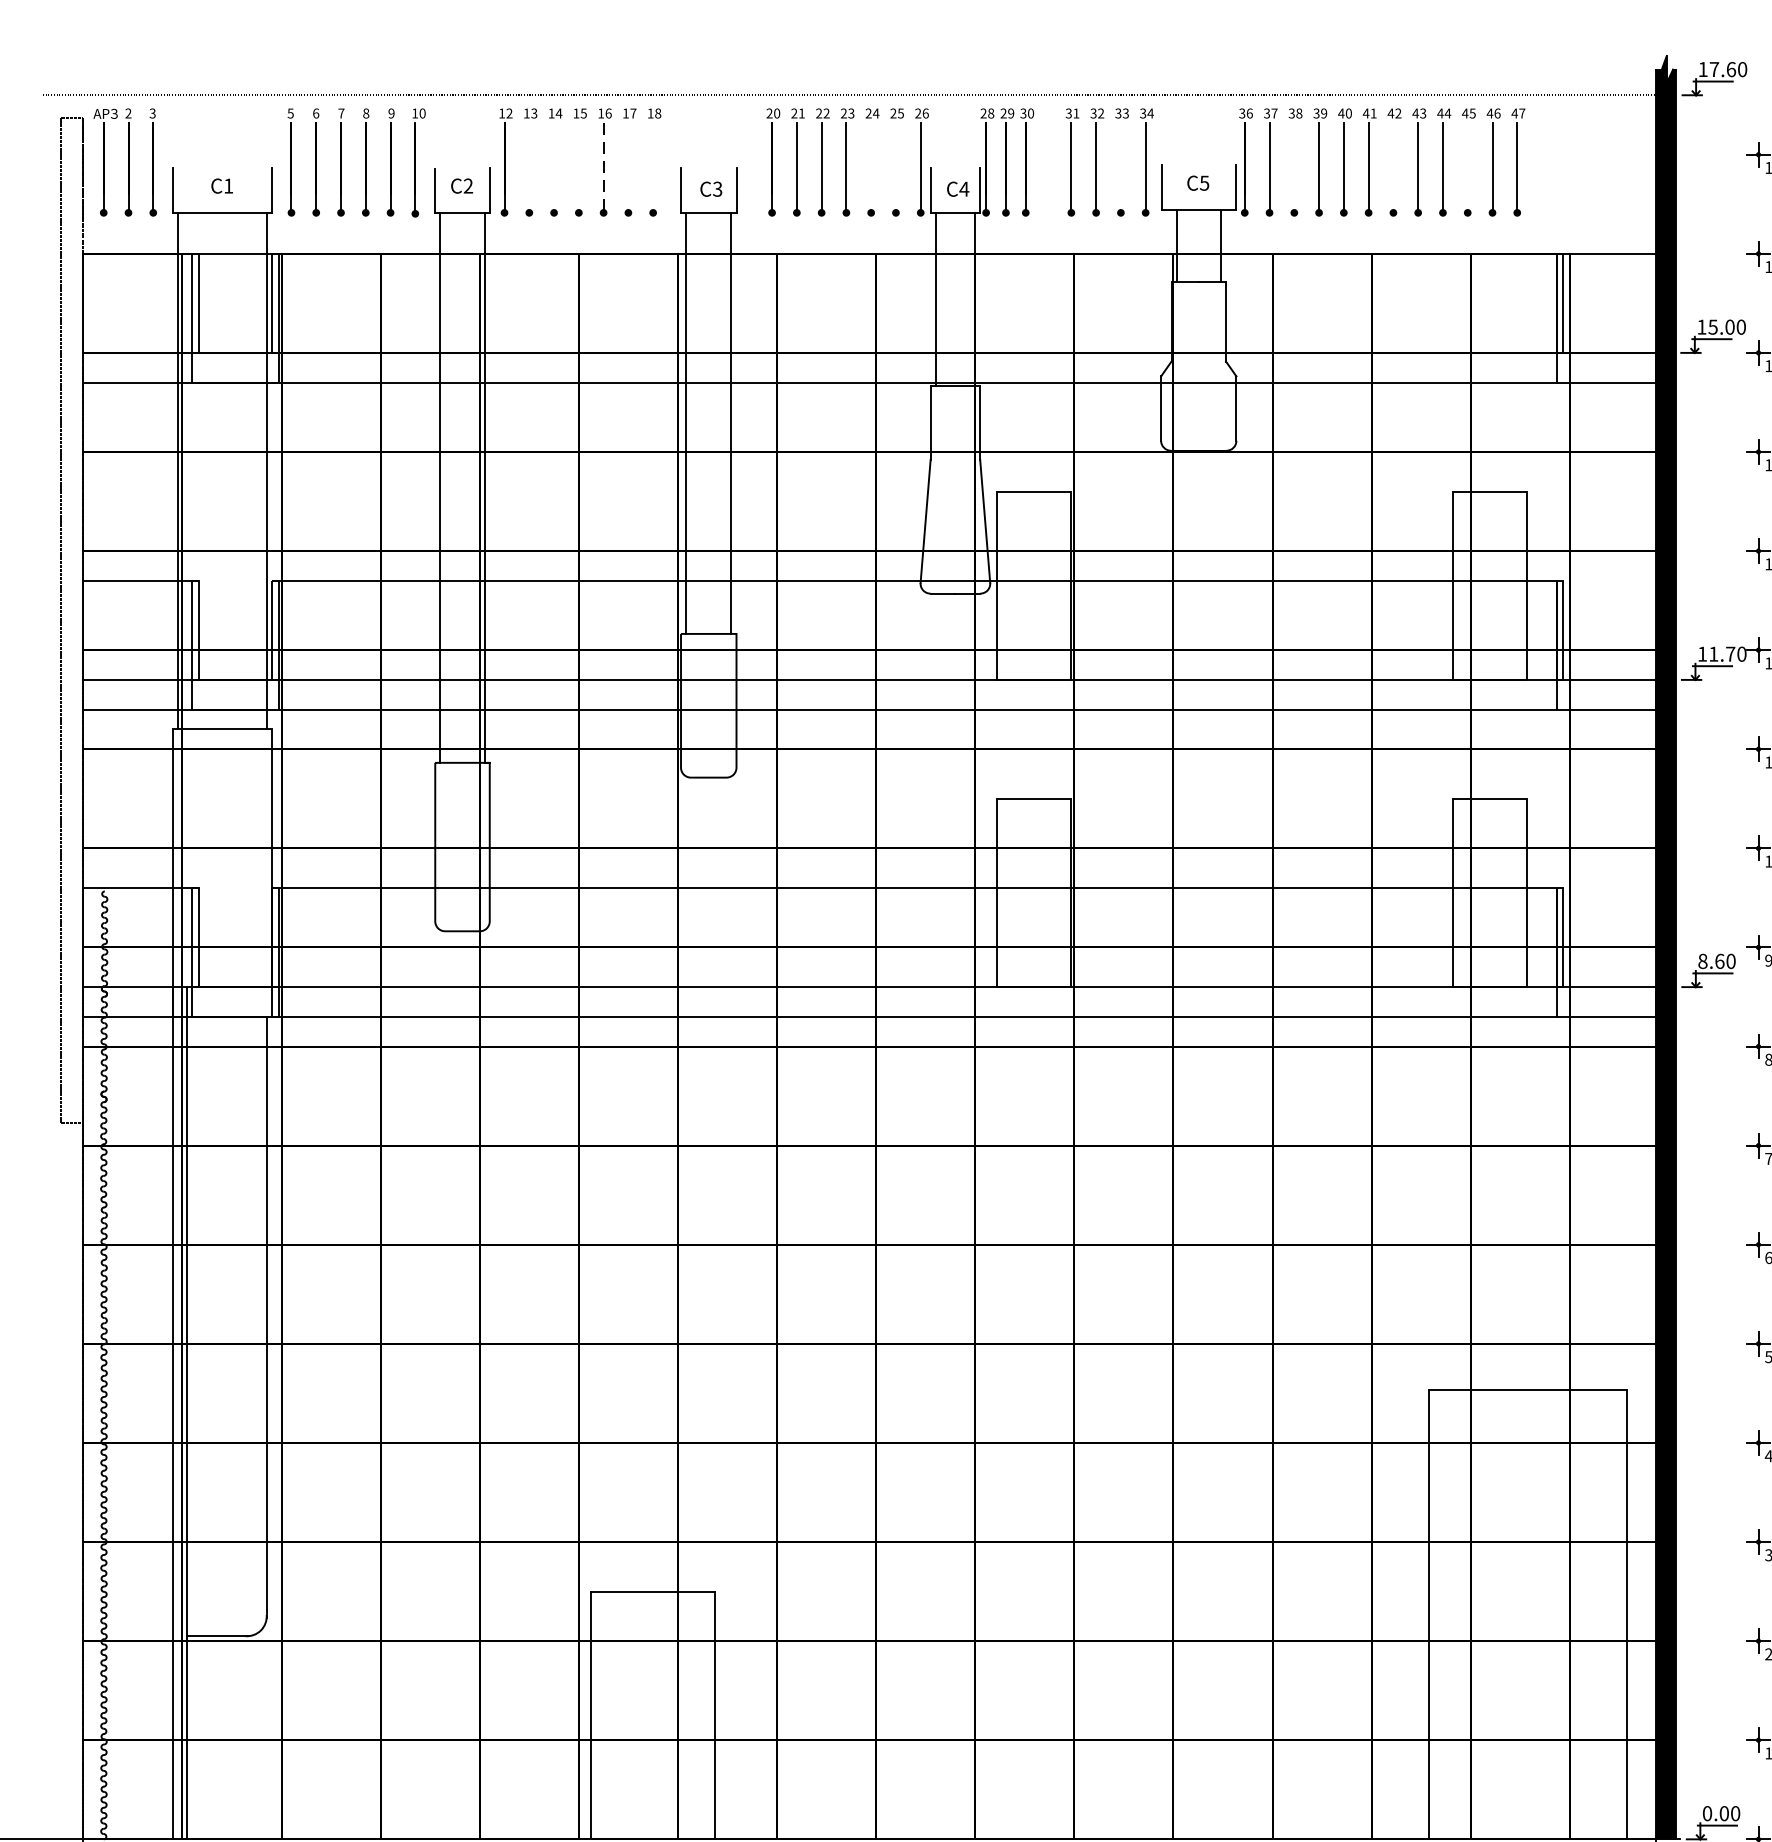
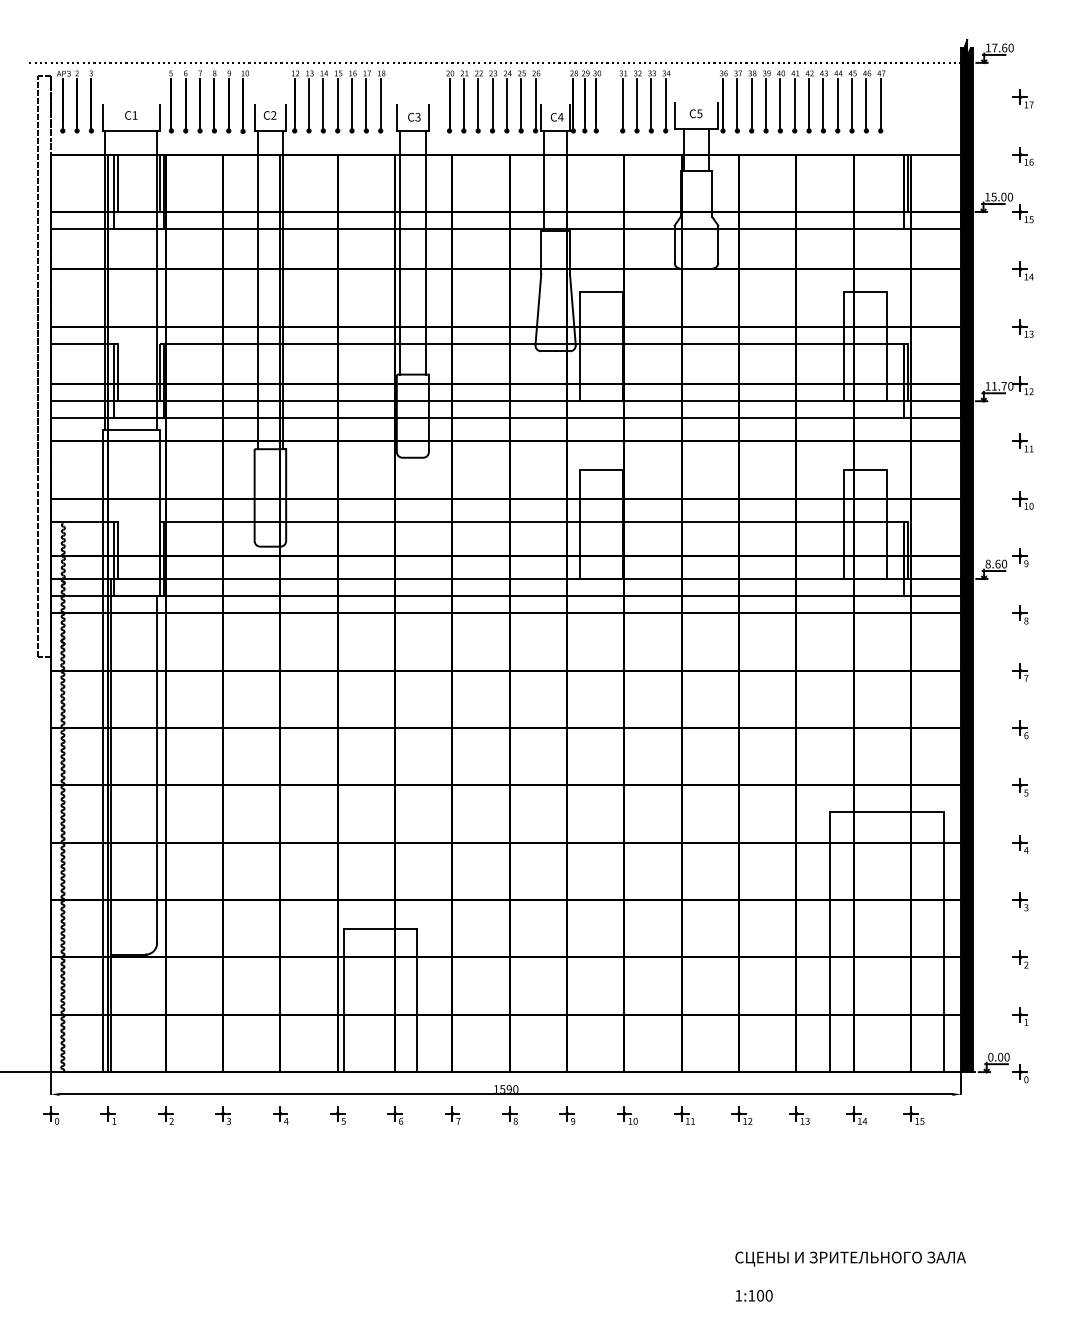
line: (530, 165) -> (309, 103), added
line: (554, 165) -> (323, 103), added
line: (578, 165) -> (337, 103), added
line: (628, 165) -> (366, 103), added
line: (652, 165) -> (380, 103), added
line: (870, 165) -> (506, 103), added
line: (896, 165) -> (521, 103), added
line: (1121, 165) -> (651, 103), added
line: (1293, 165) -> (751, 103), added
line: (1394, 165) -> (809, 103), added
line: (1468, 165) -> (852, 103), added
line: (604, 167) -> (352, 104), dashed -> solid

